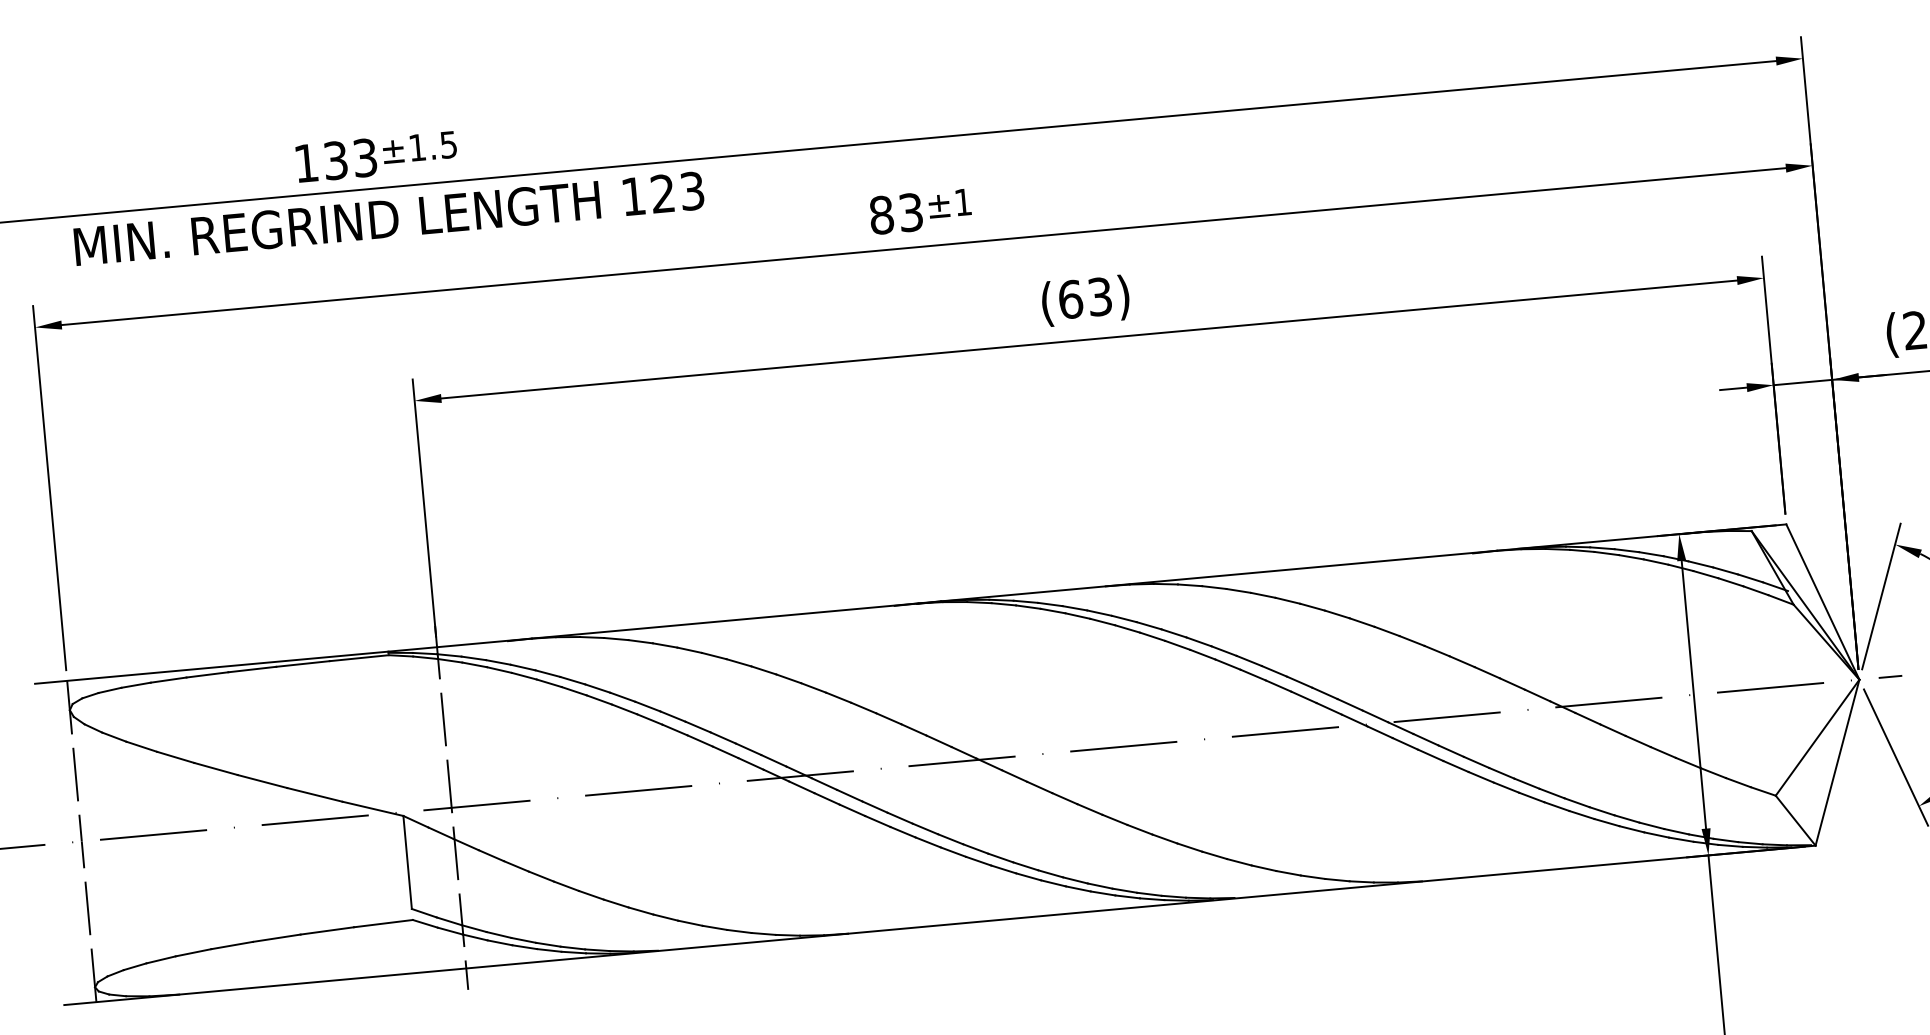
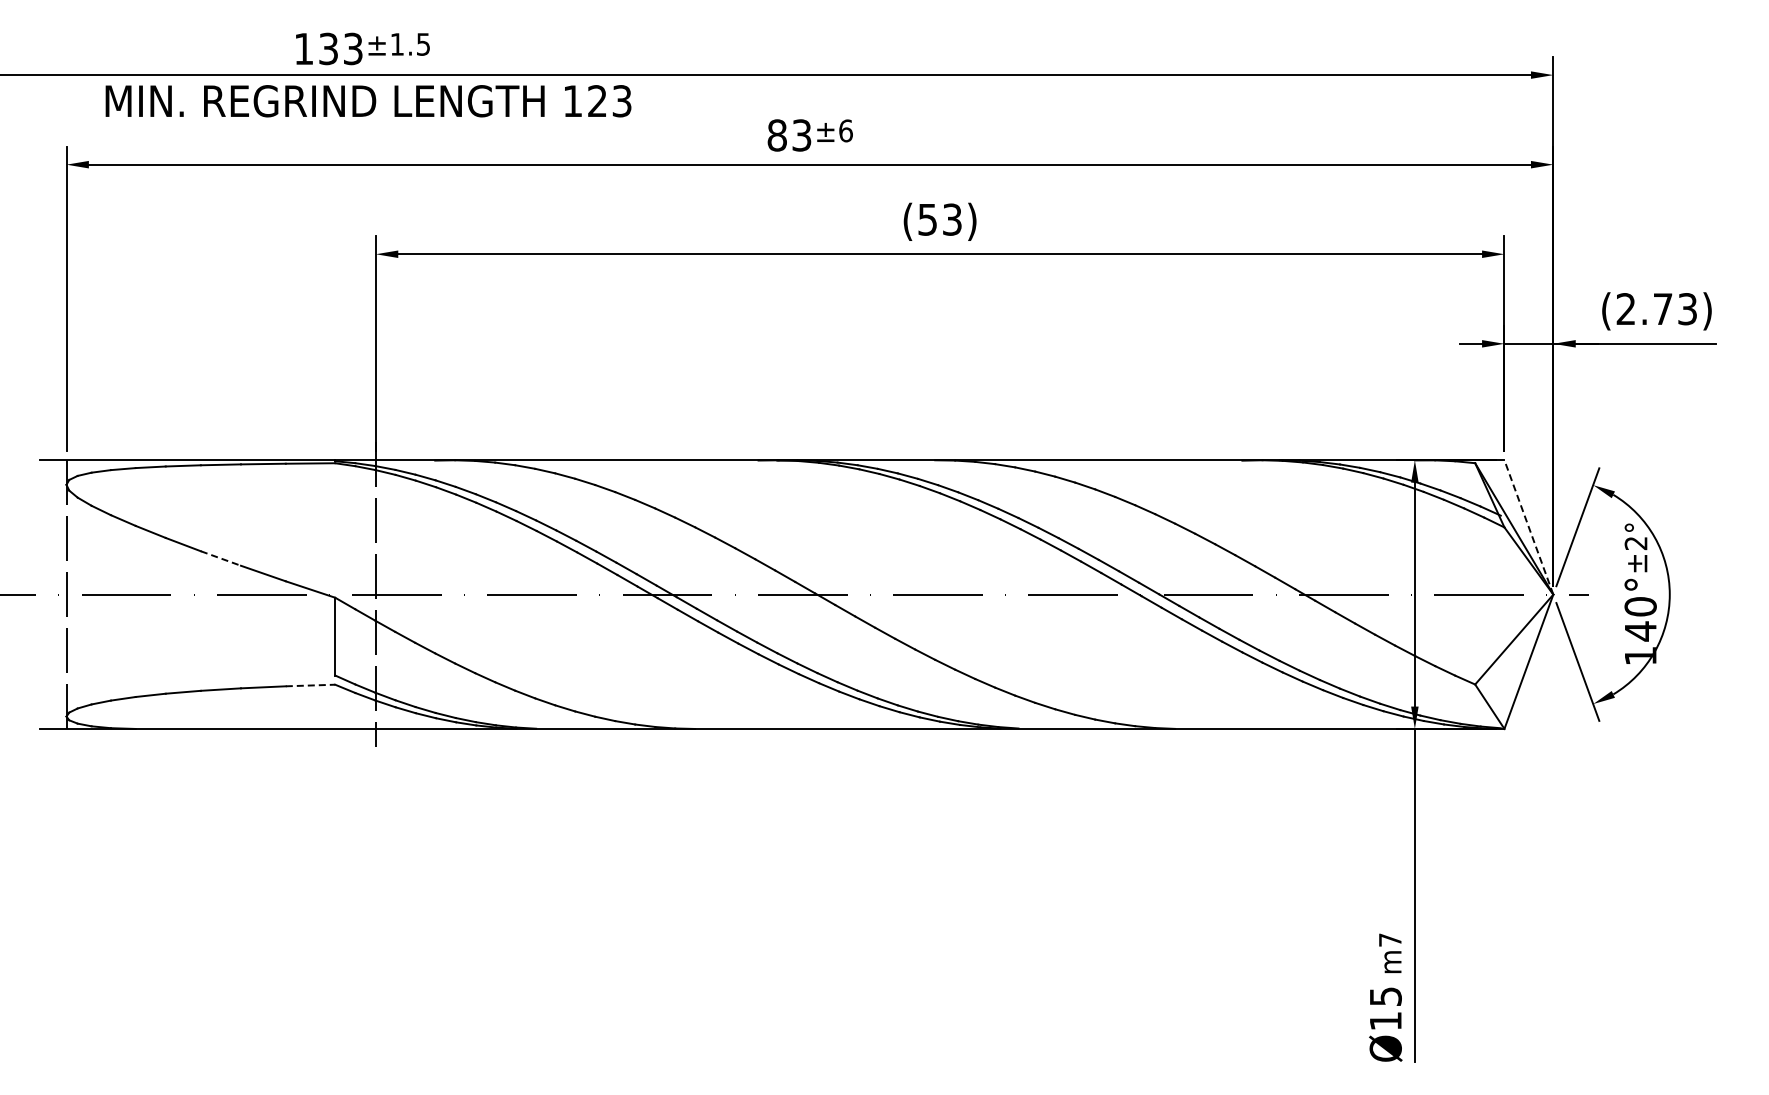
text: (962, 201) -> (845, 130), ±1 -> ±6
text: (1070, 299) -> (927, 219), (63) -> (53)
line: (1822, 600) -> (1528, 526), solid -> dashed
line: (263, 781) -> (221, 558), solid -> dashed
line: (383, 923) -> (310, 685), solid -> dashed

